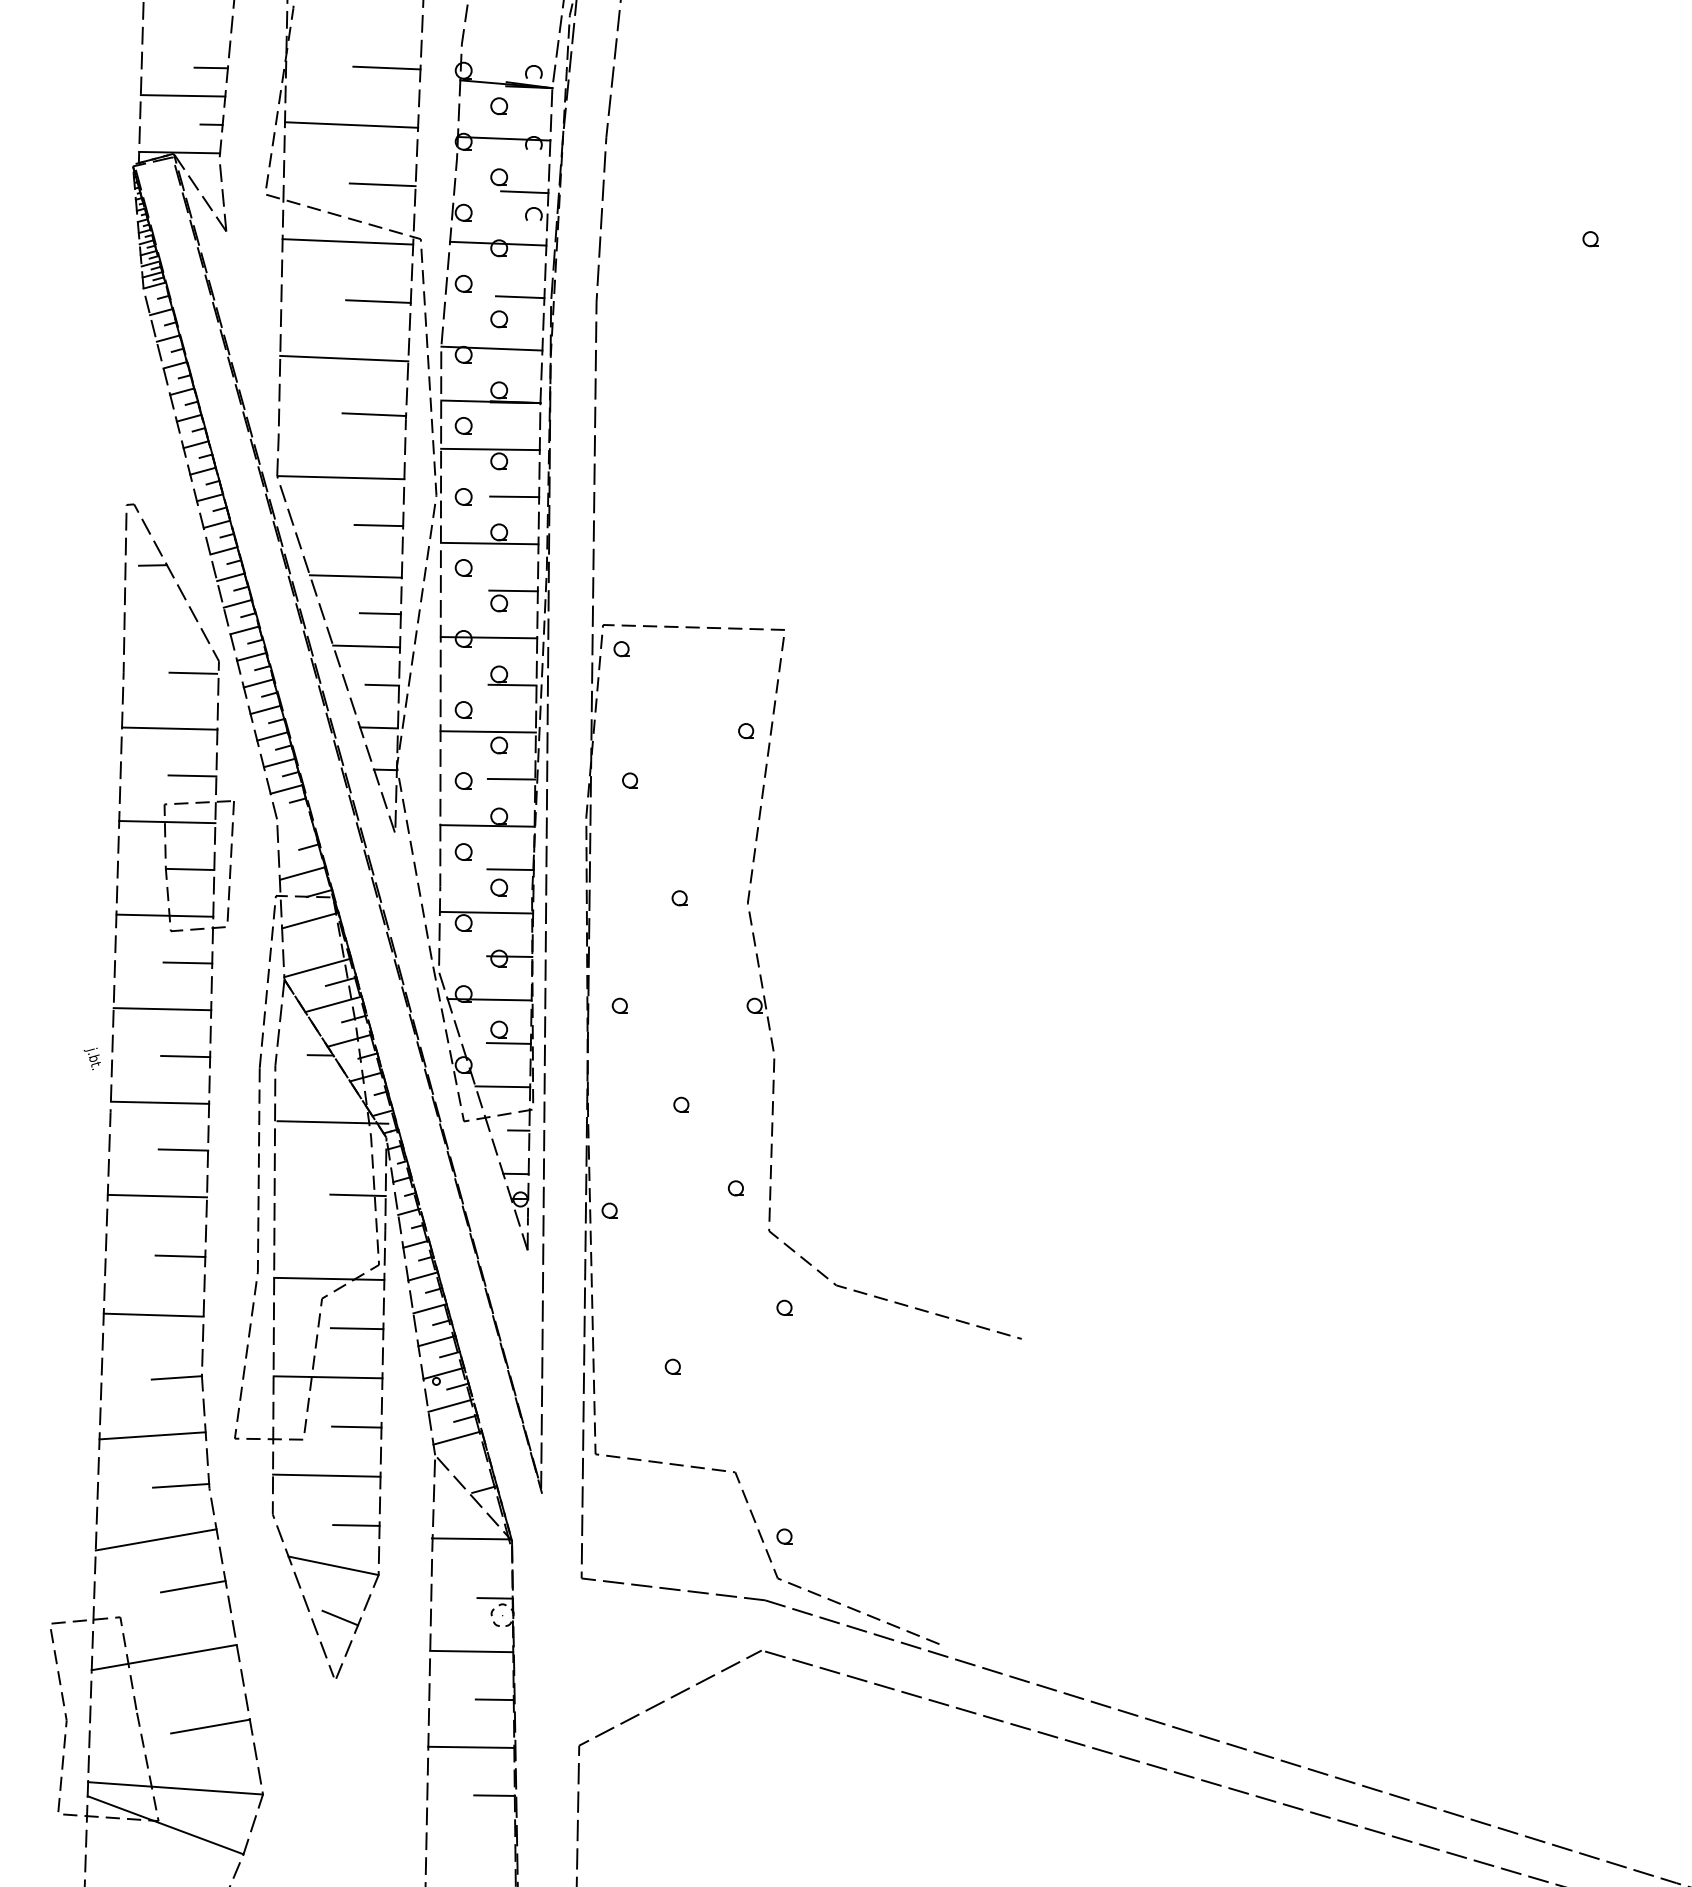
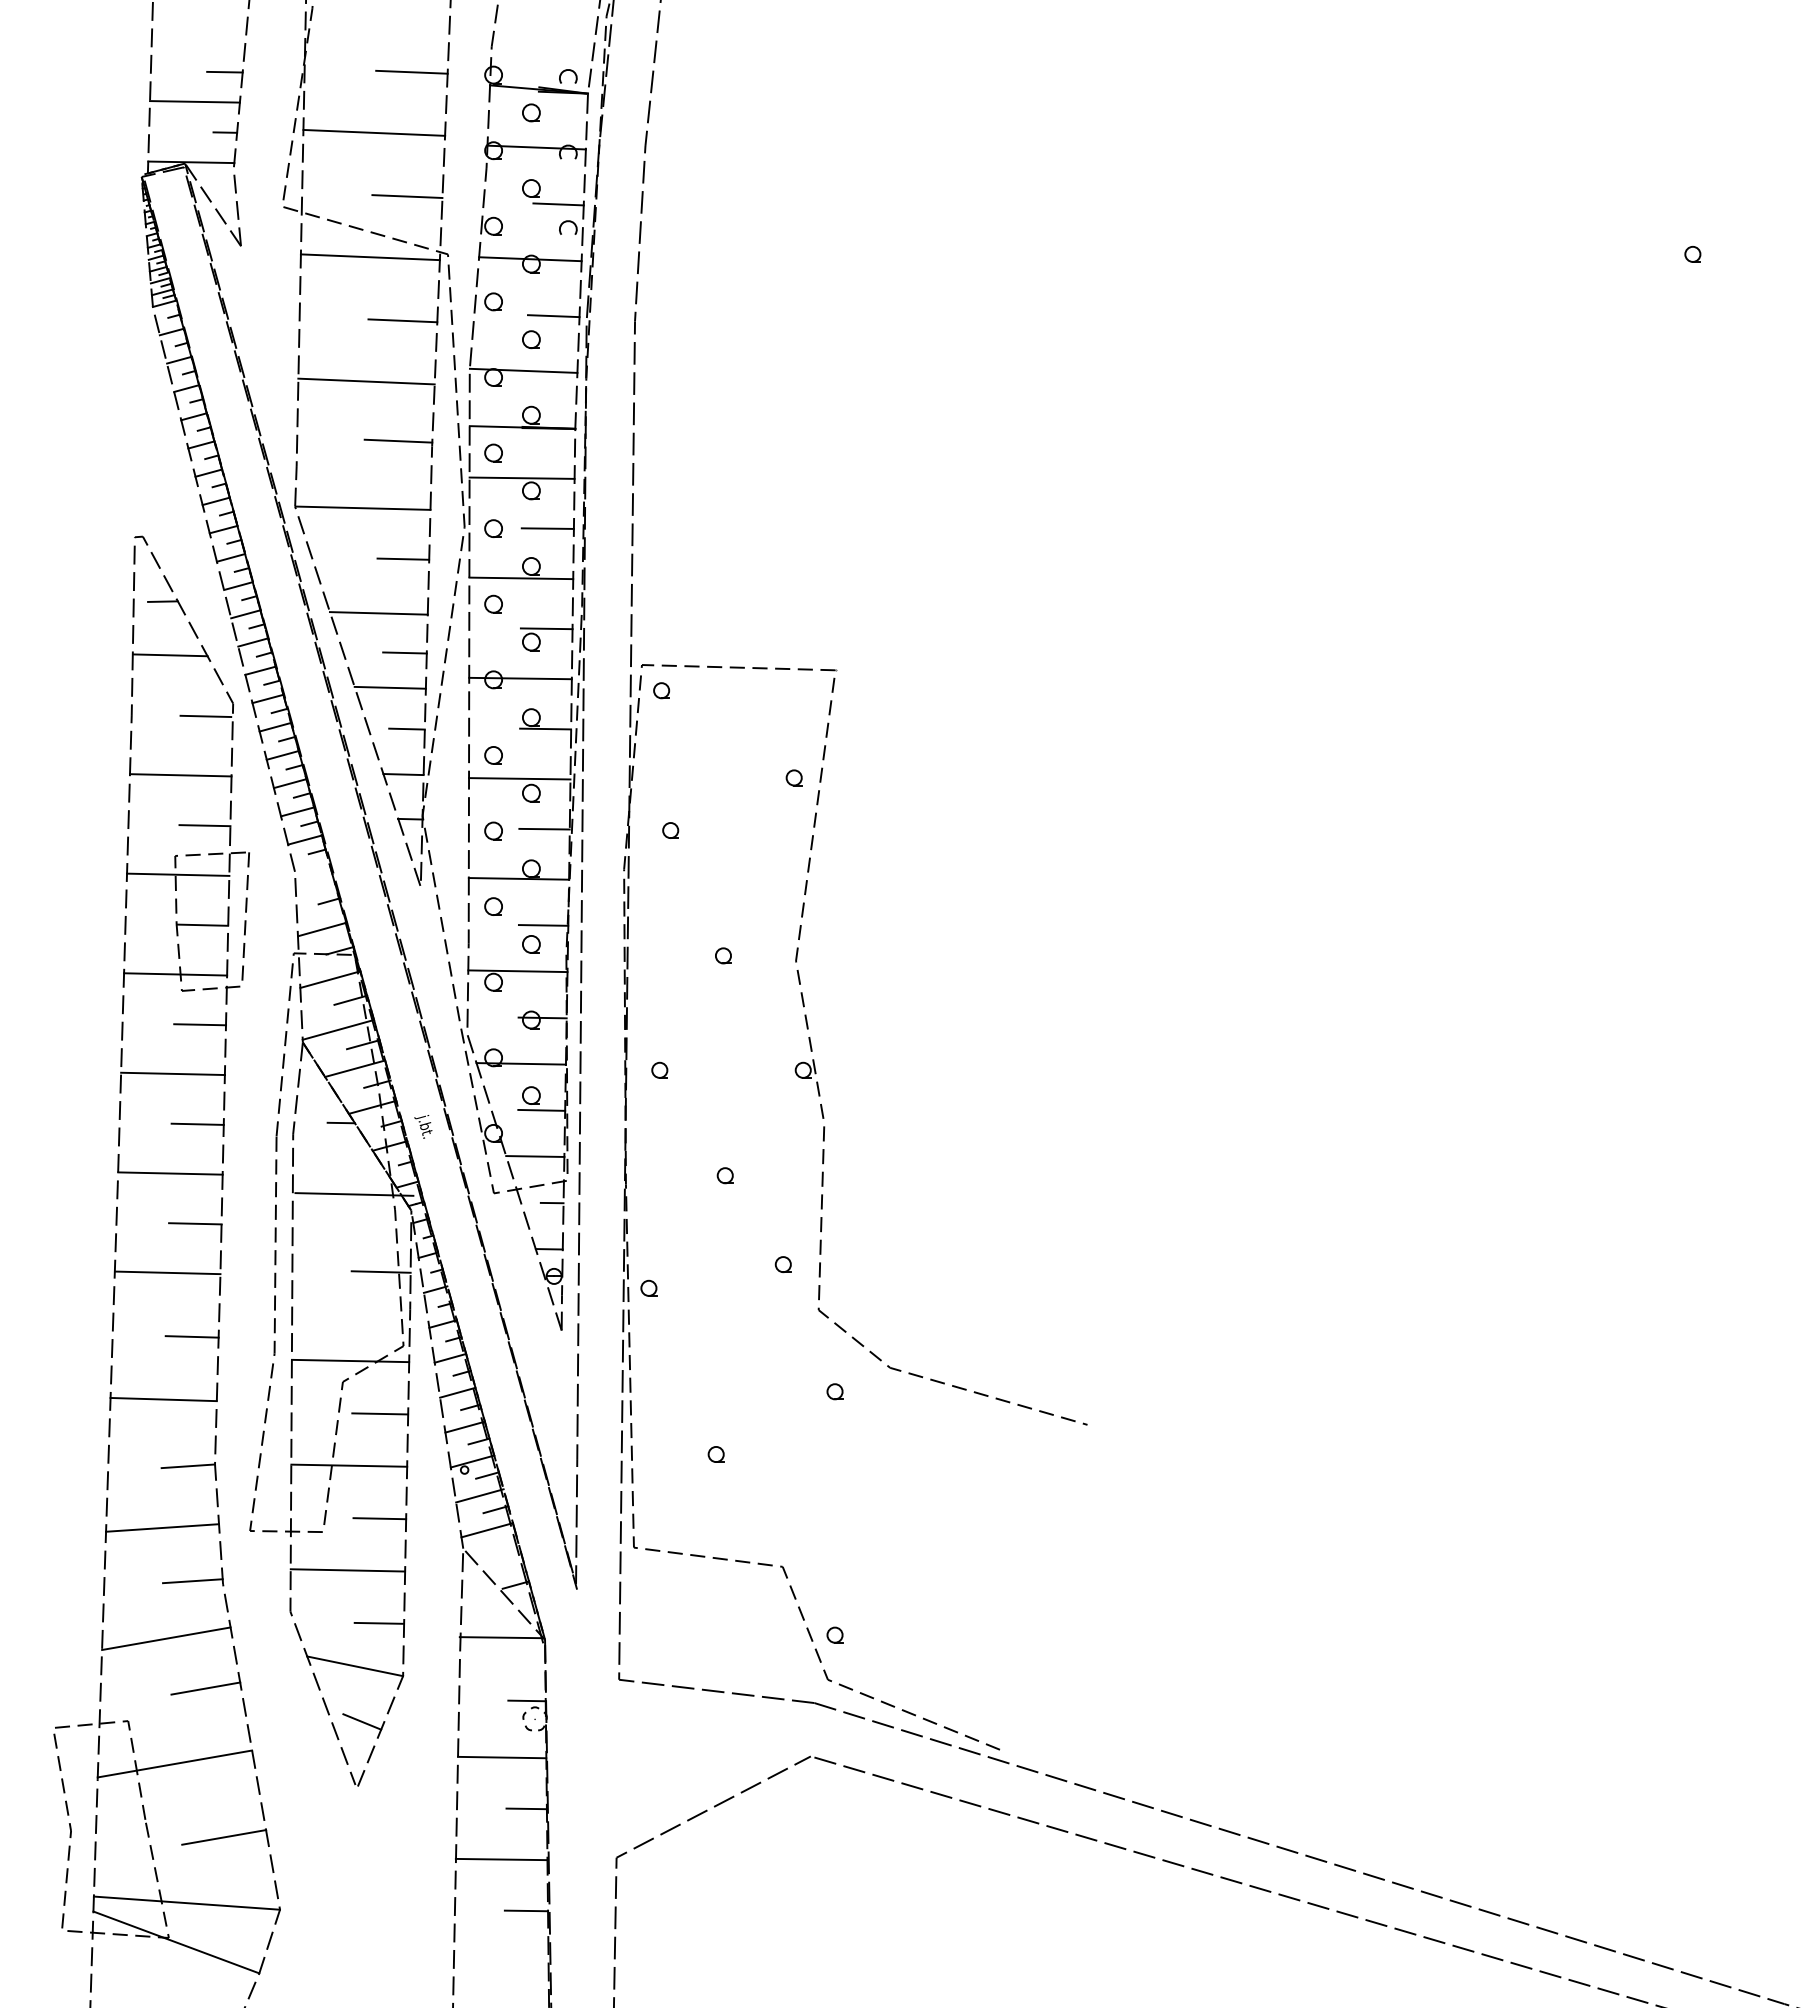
line: (160, 616) -> (170, 655), added
line: (329, 939) -> (350, 999), added
text: (92, 1058) -> (423, 1126), moved

